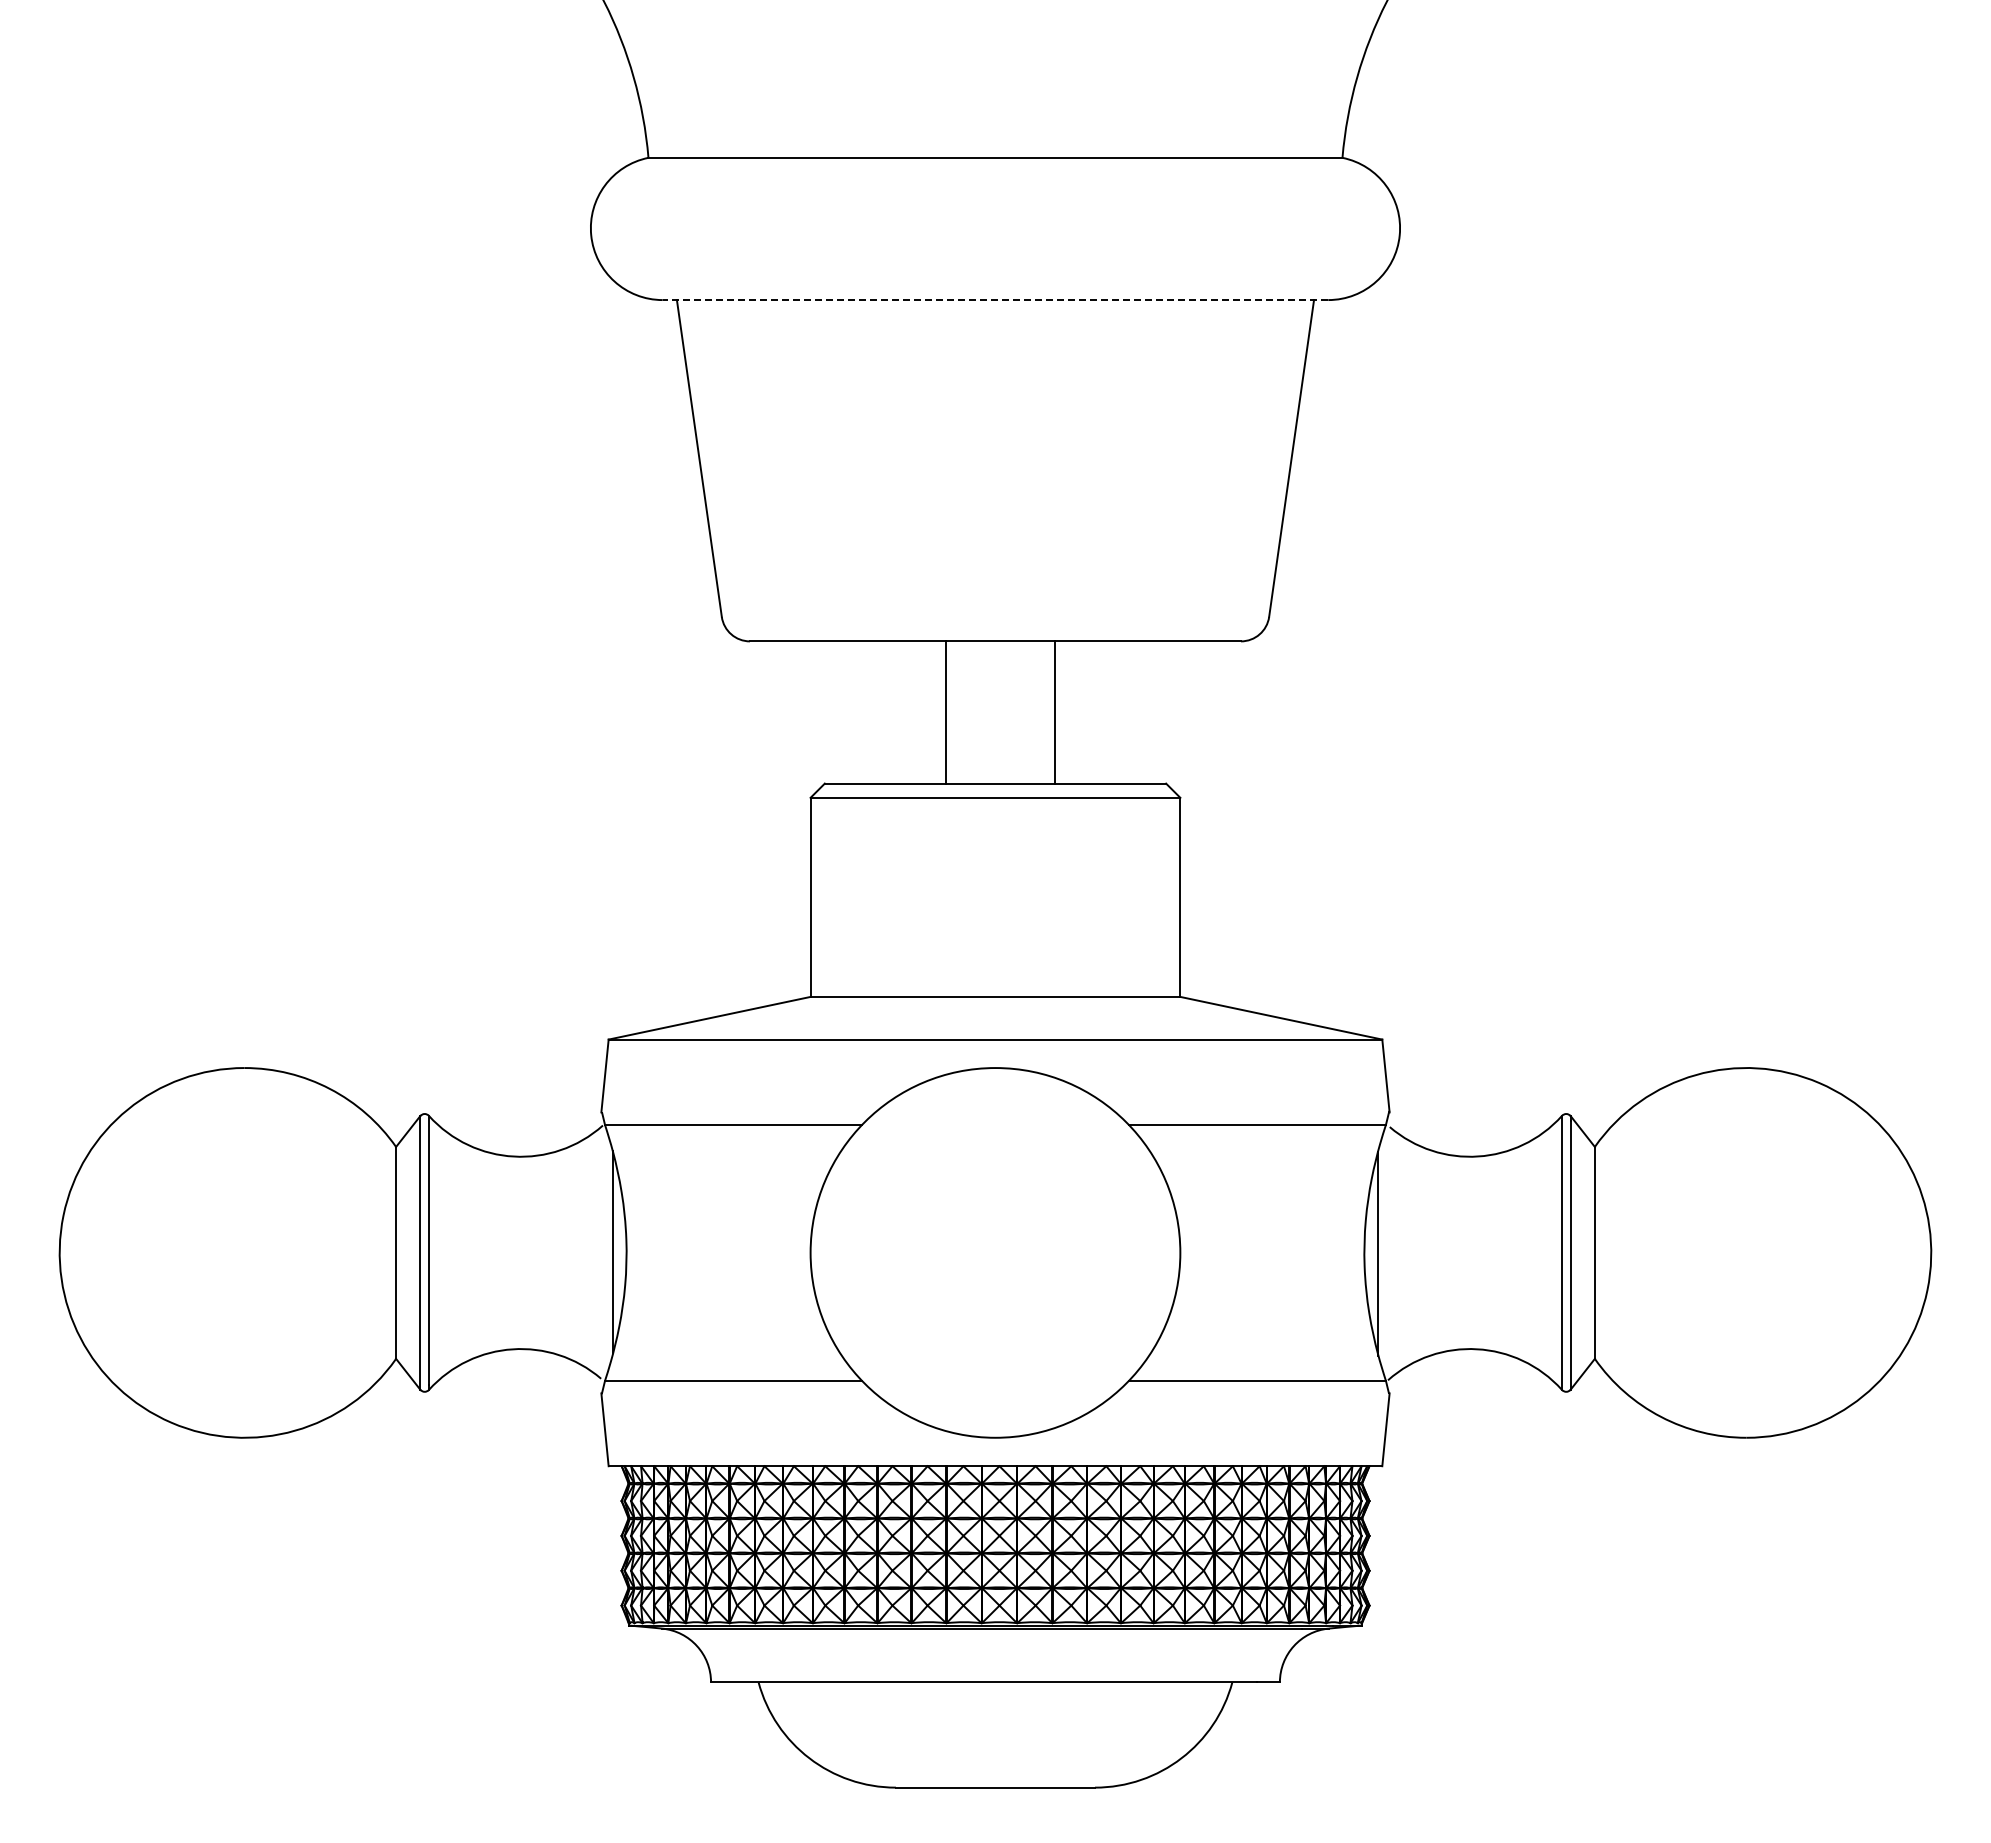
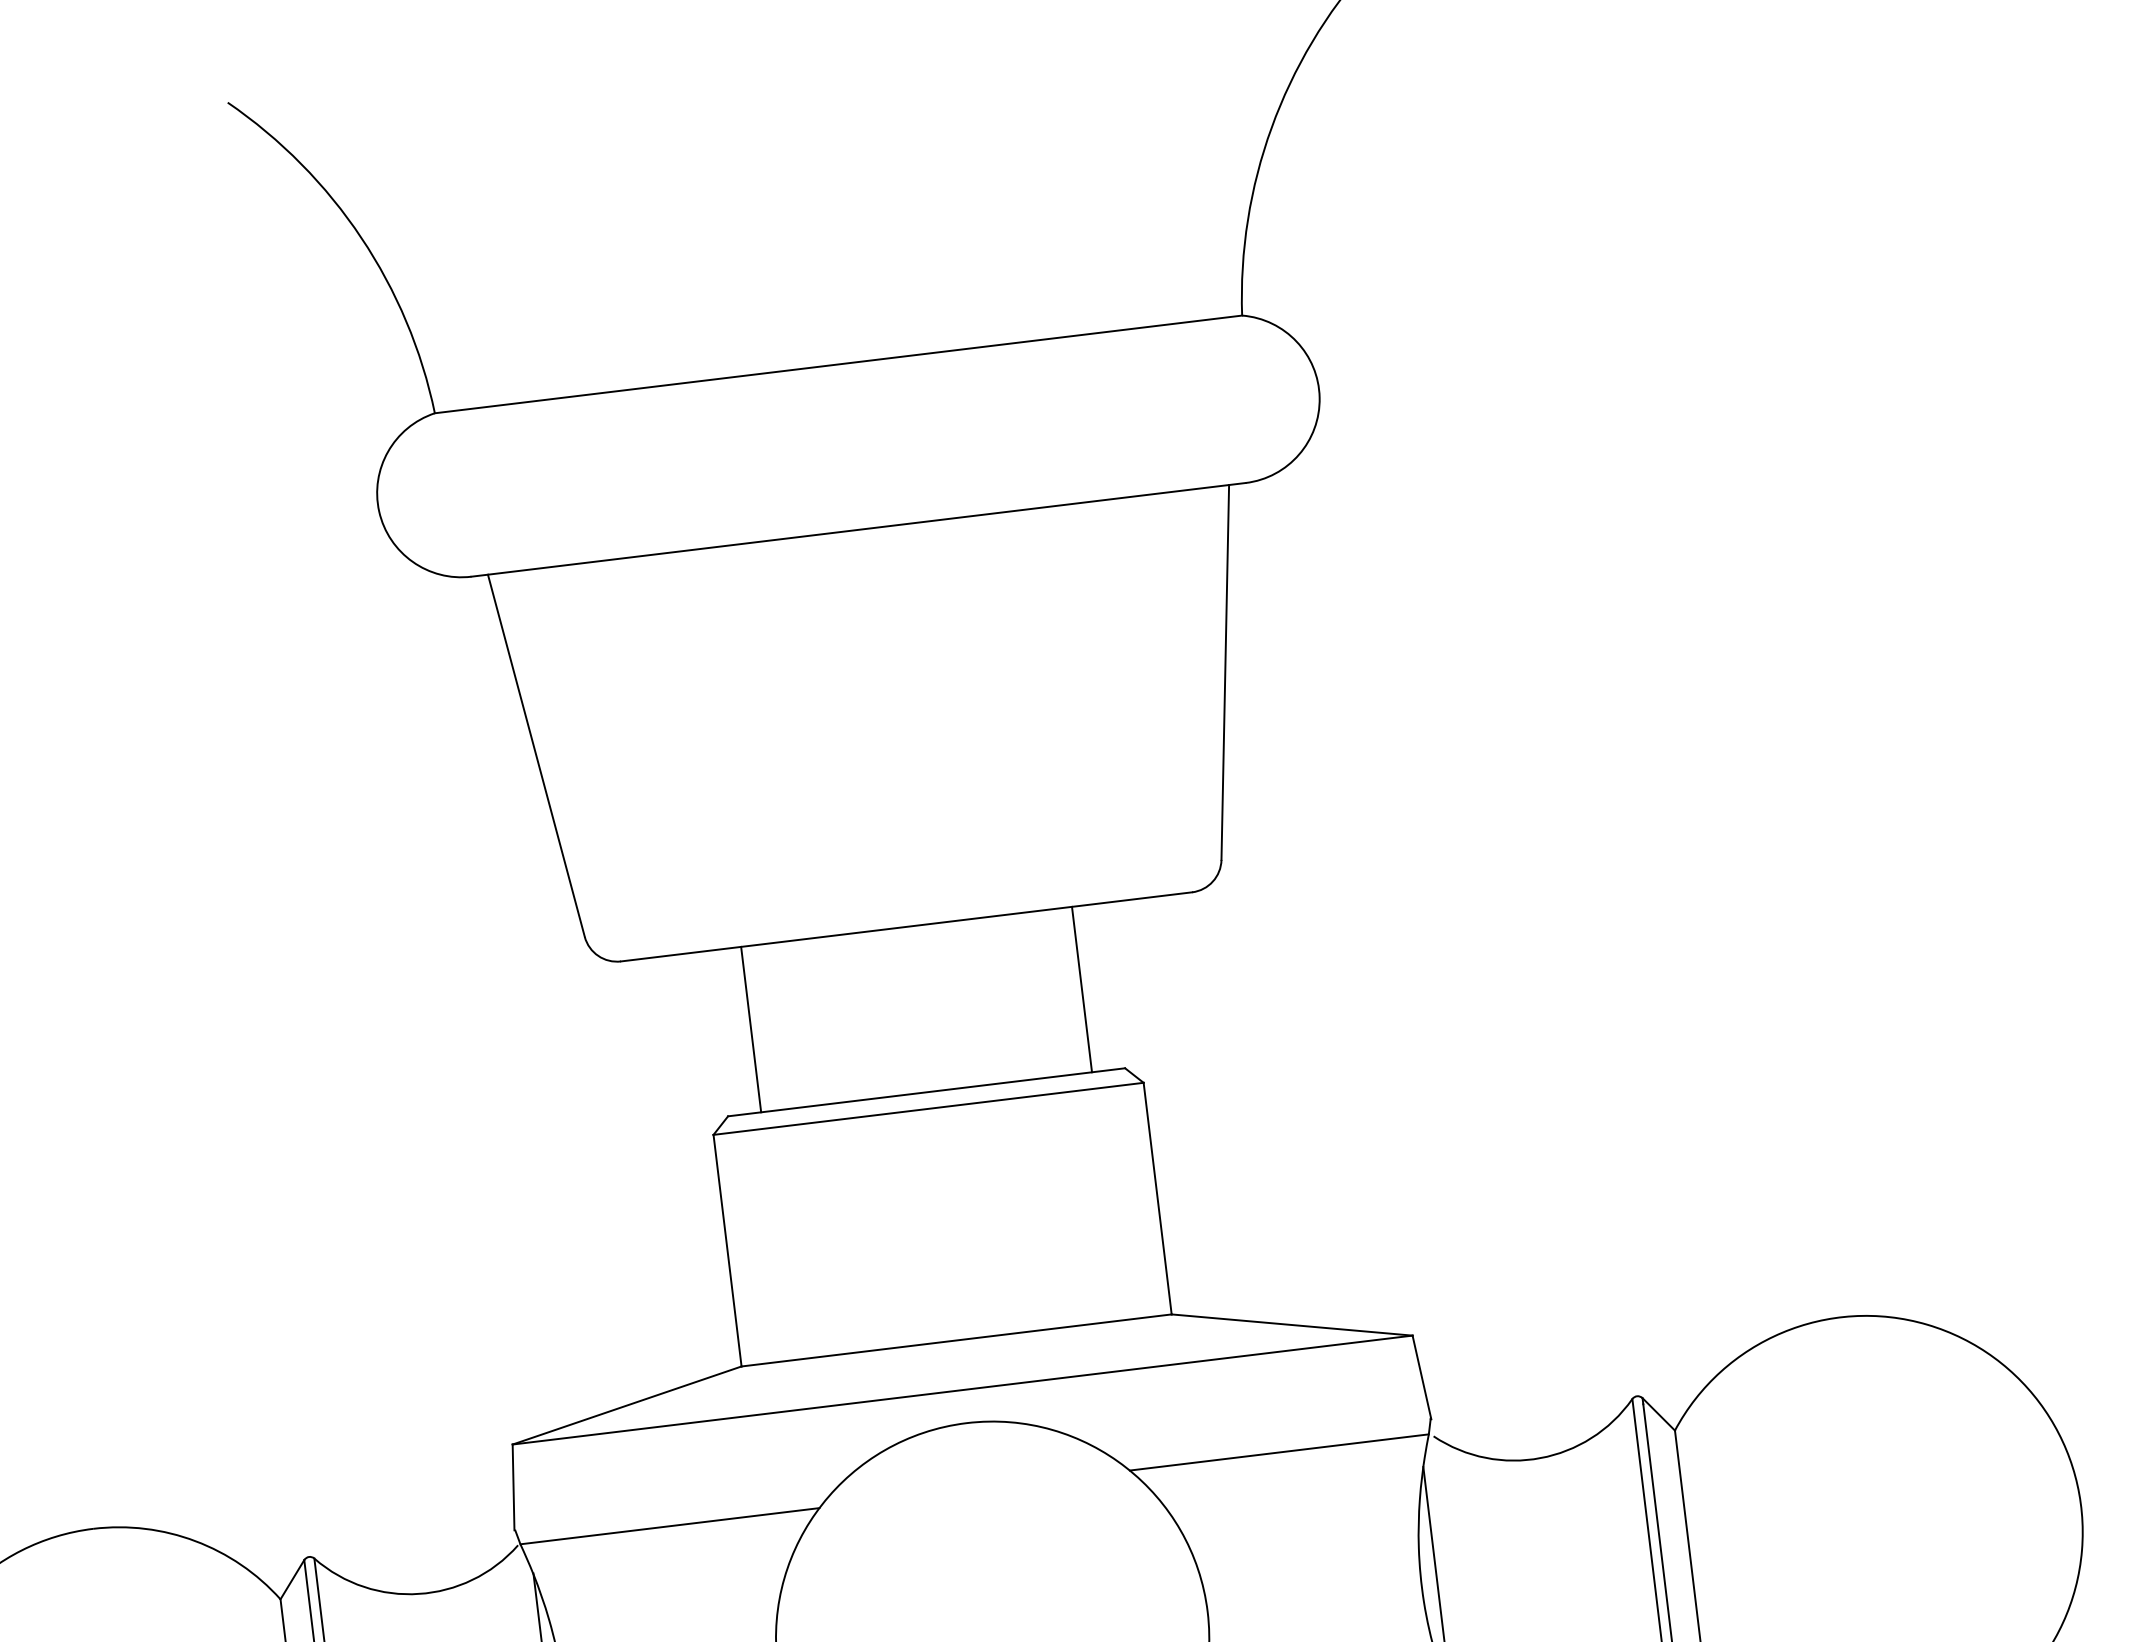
line: (995, 300) -> (858, 530), dashed -> solid
line: (946, 712) -> (751, 1029), moved
line: (1054, 712) -> (1081, 989), moved

